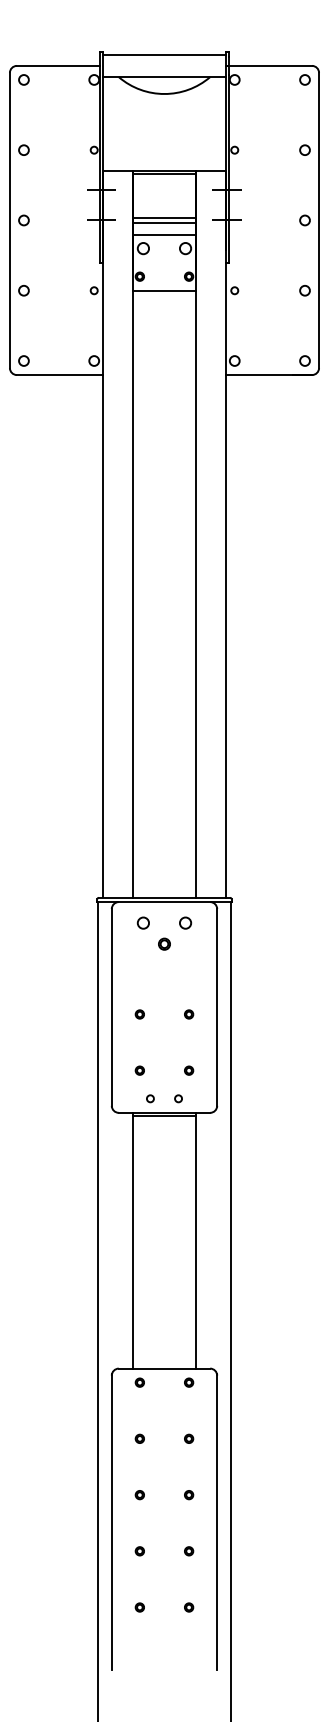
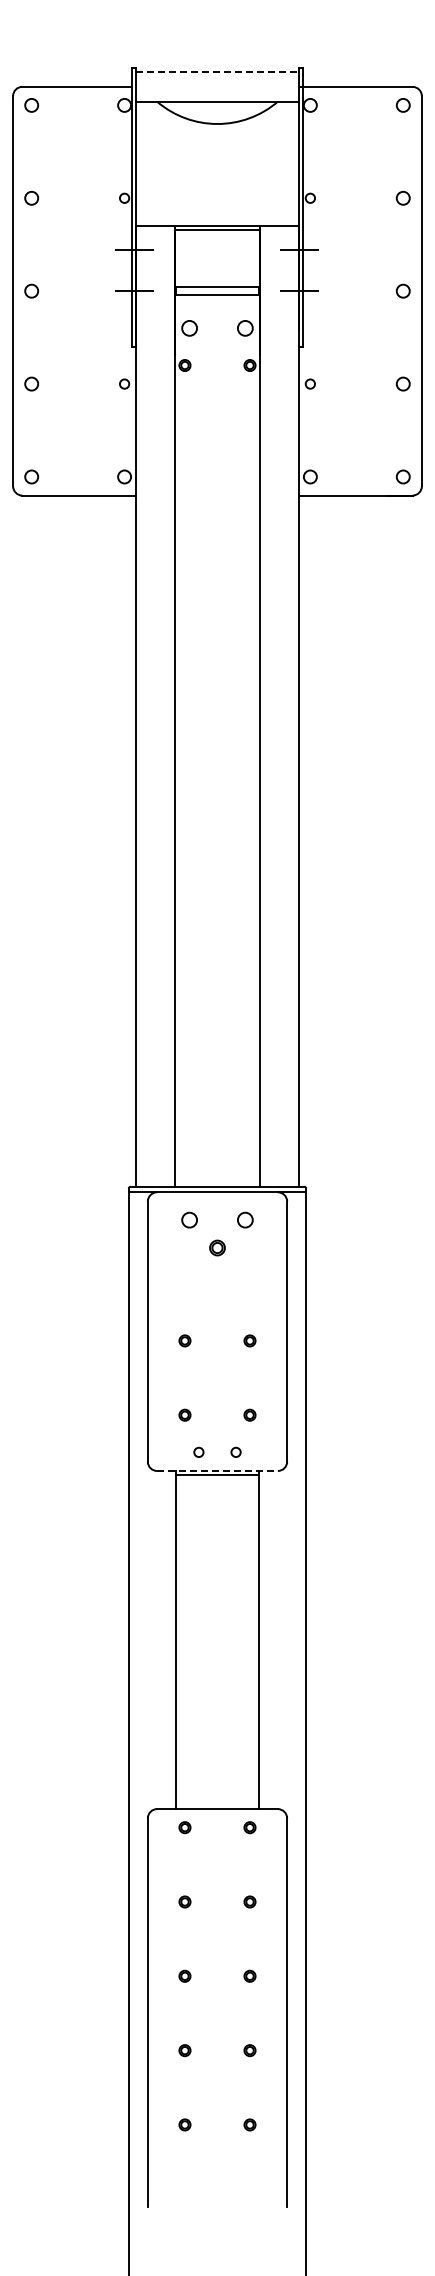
line: (164, 54) -> (217, 71), solid -> dashed
line: (164, 234) -> (217, 309), removed
line: (164, 291) -> (217, 384), removed
line: (164, 1112) -> (217, 1470), solid -> dashed

